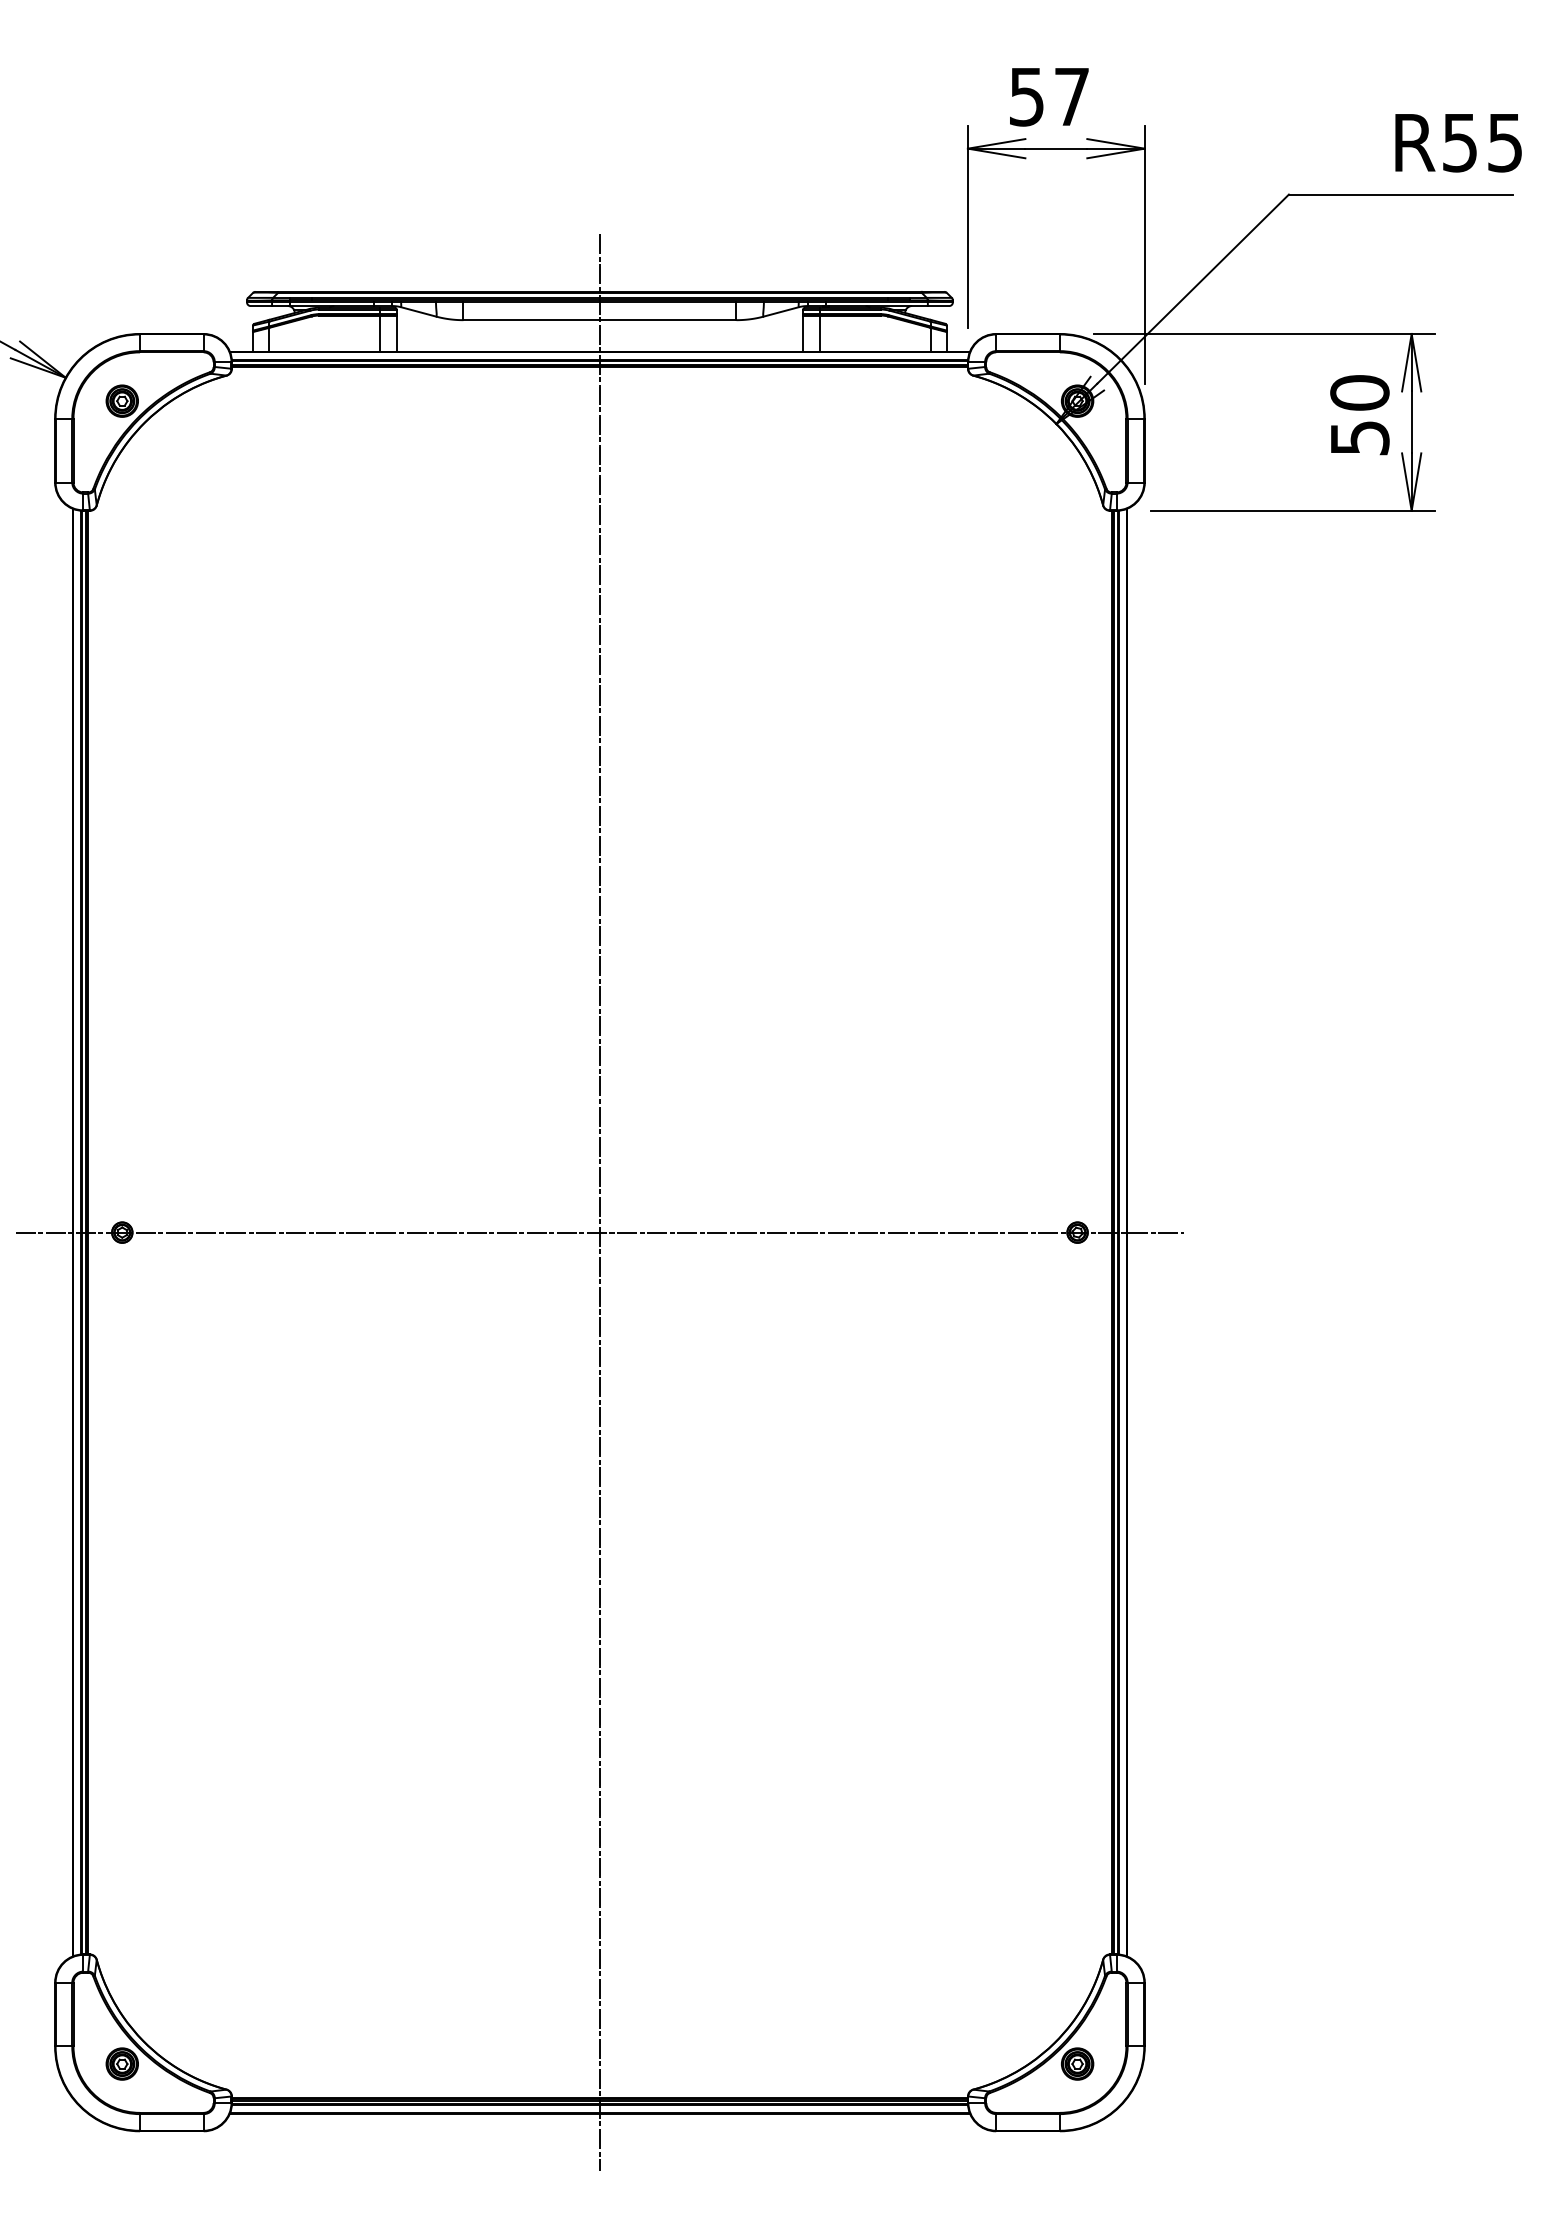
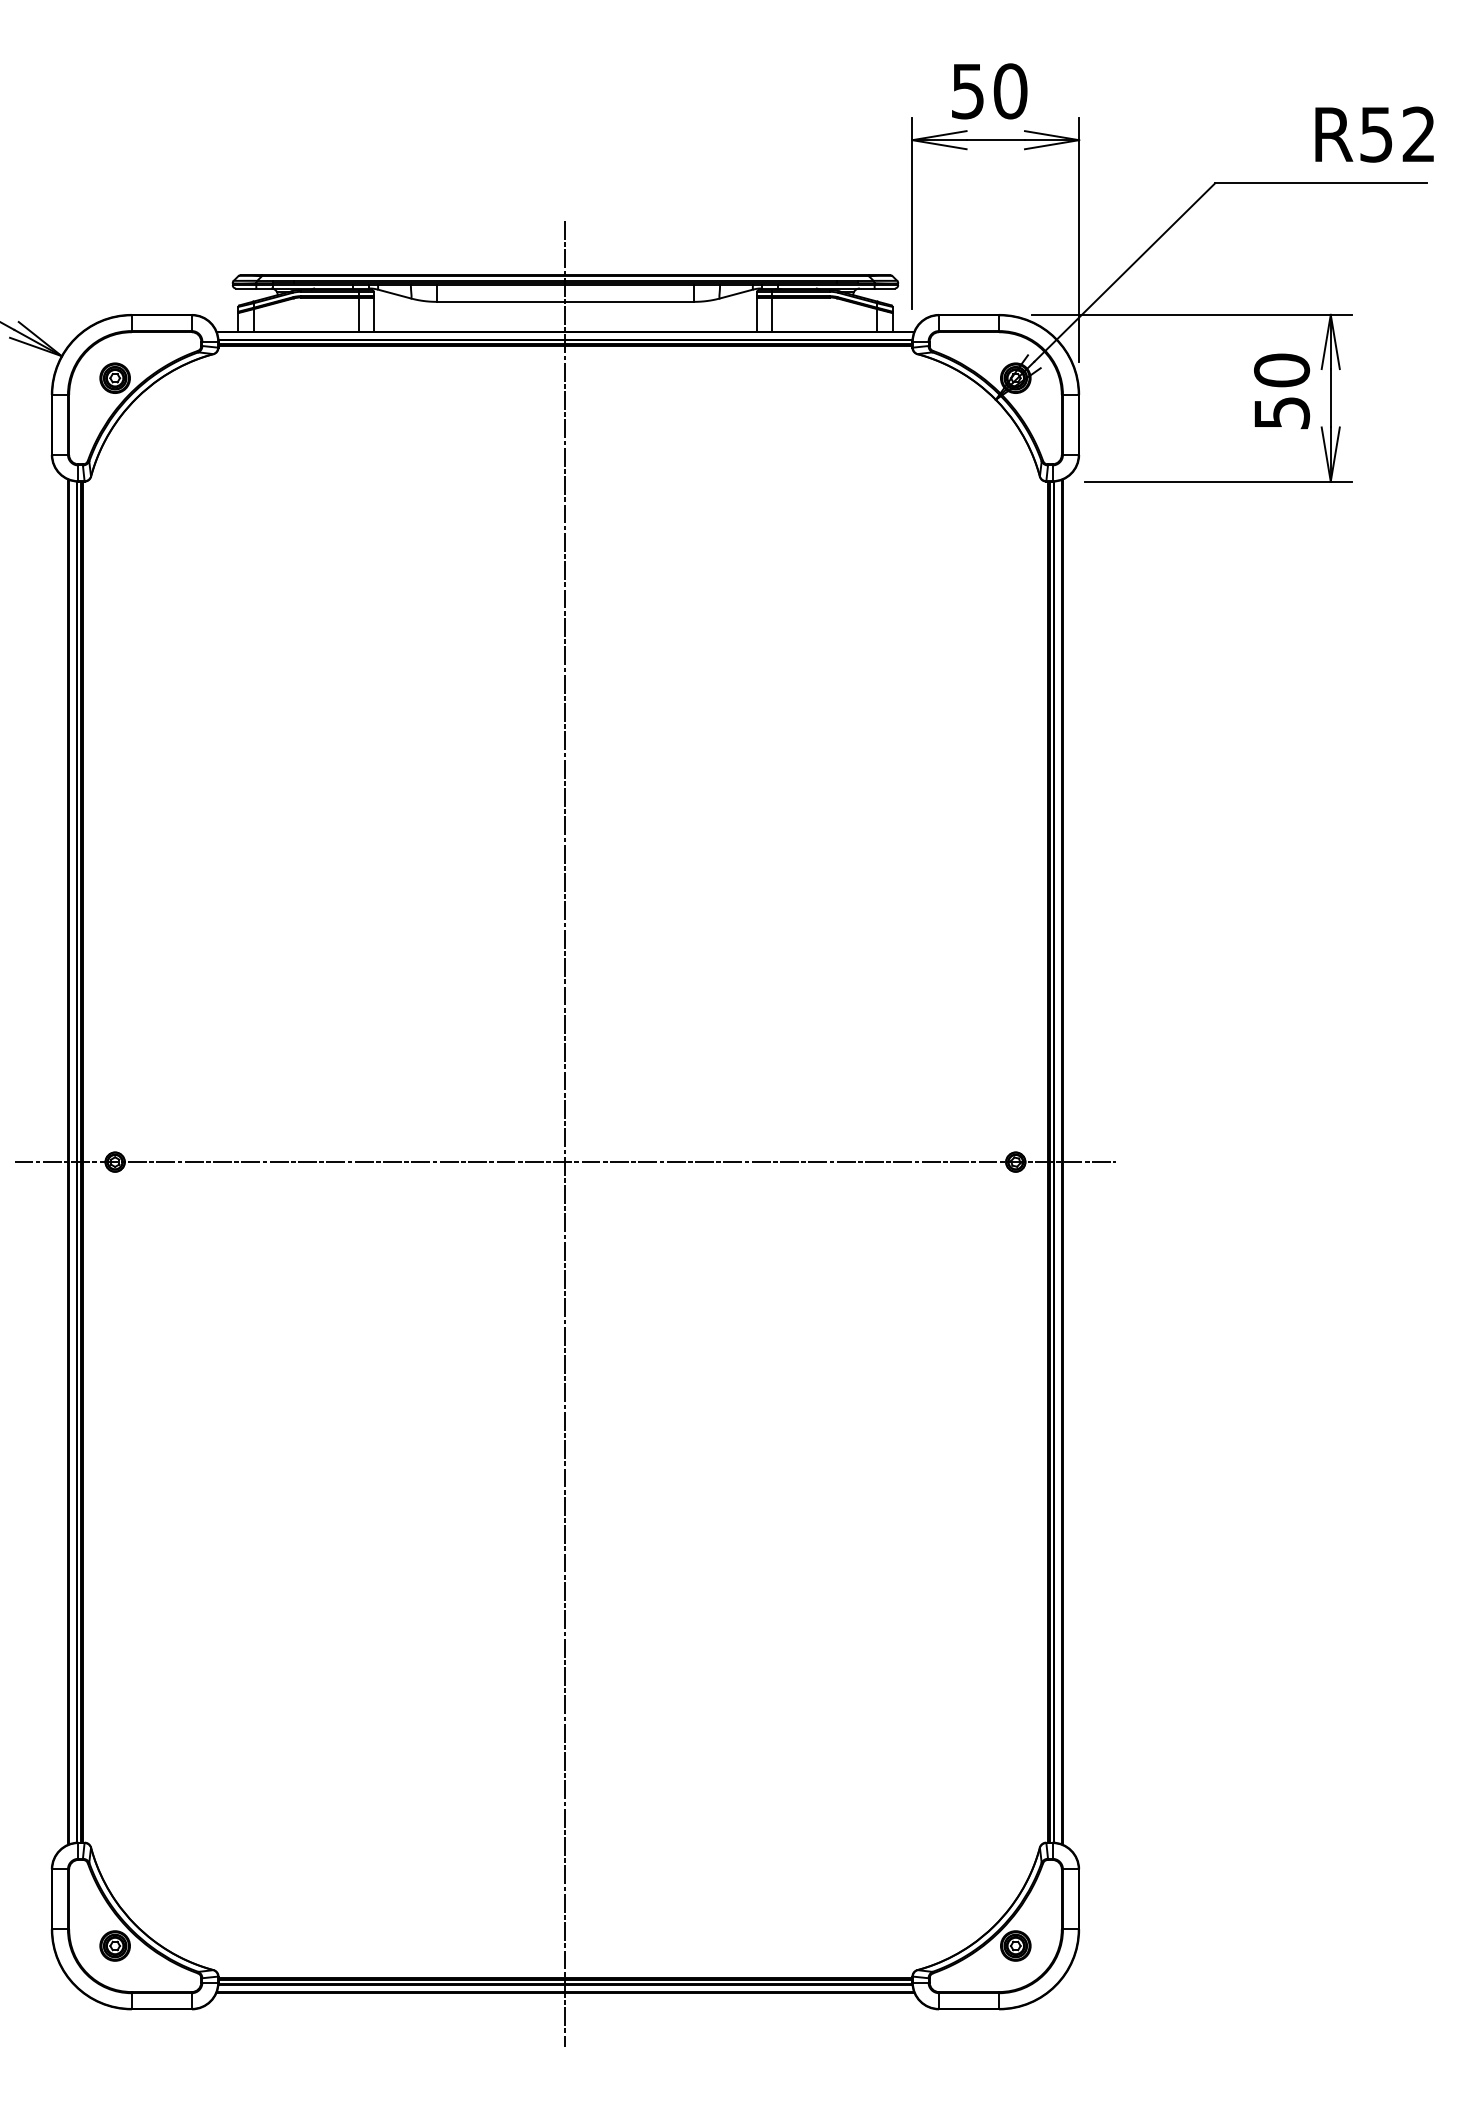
text: (1071, 96) -> (1010, 90), 57 -> 50
text: (1504, 142) -> (1418, 134), R55 -> R52

